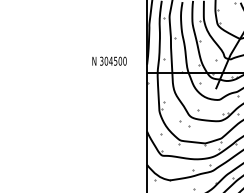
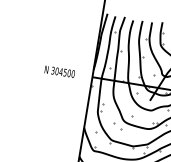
text: (109, 60) -> (59, 71), moved

